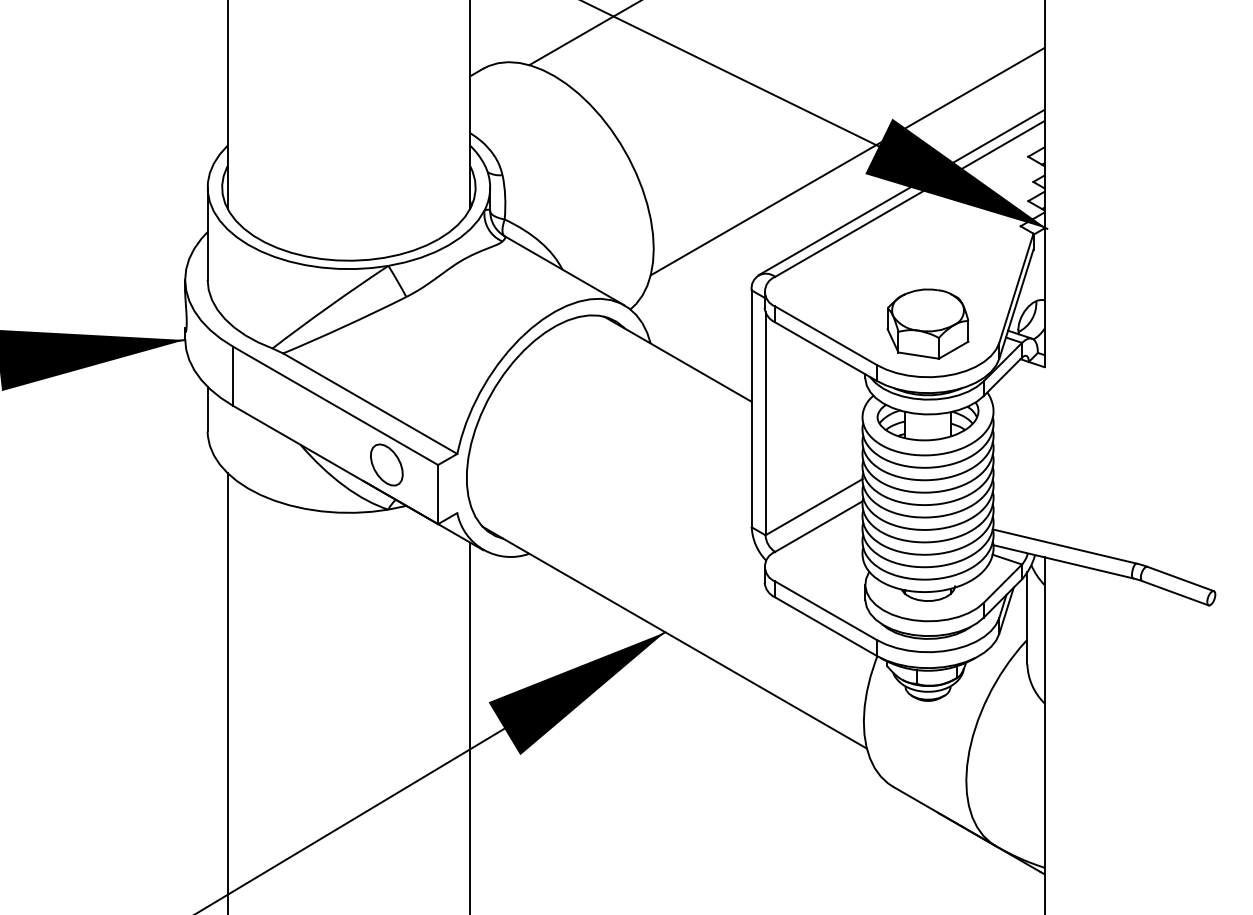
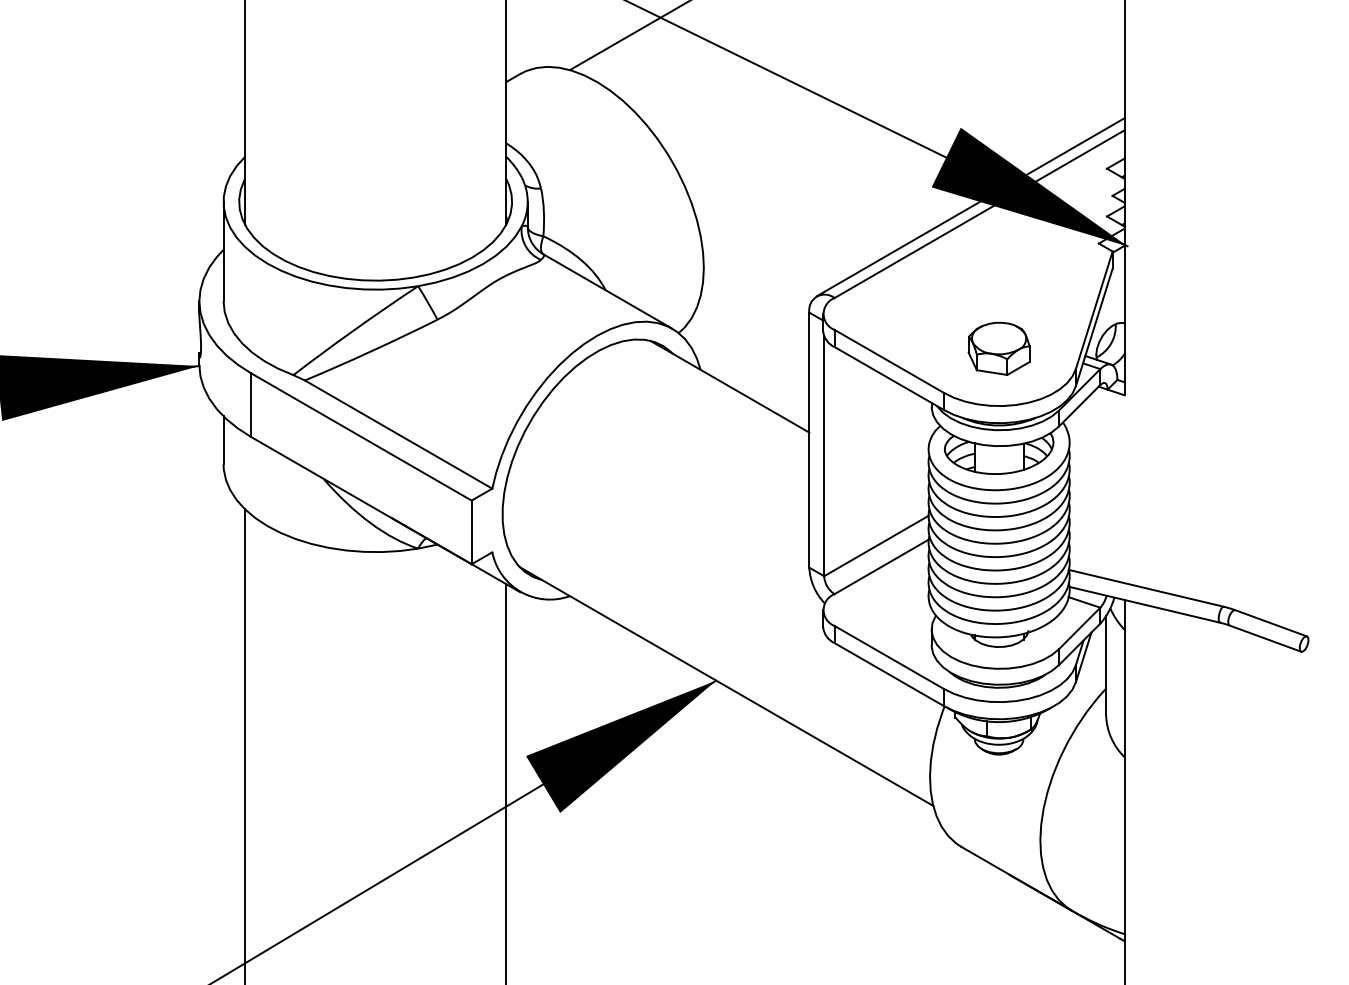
line: (847, 161) -> (912, 173), removed
part: (927, 323) -> (998, 348), size x0.7
part: (386, 464) -> (416, 500), removed

